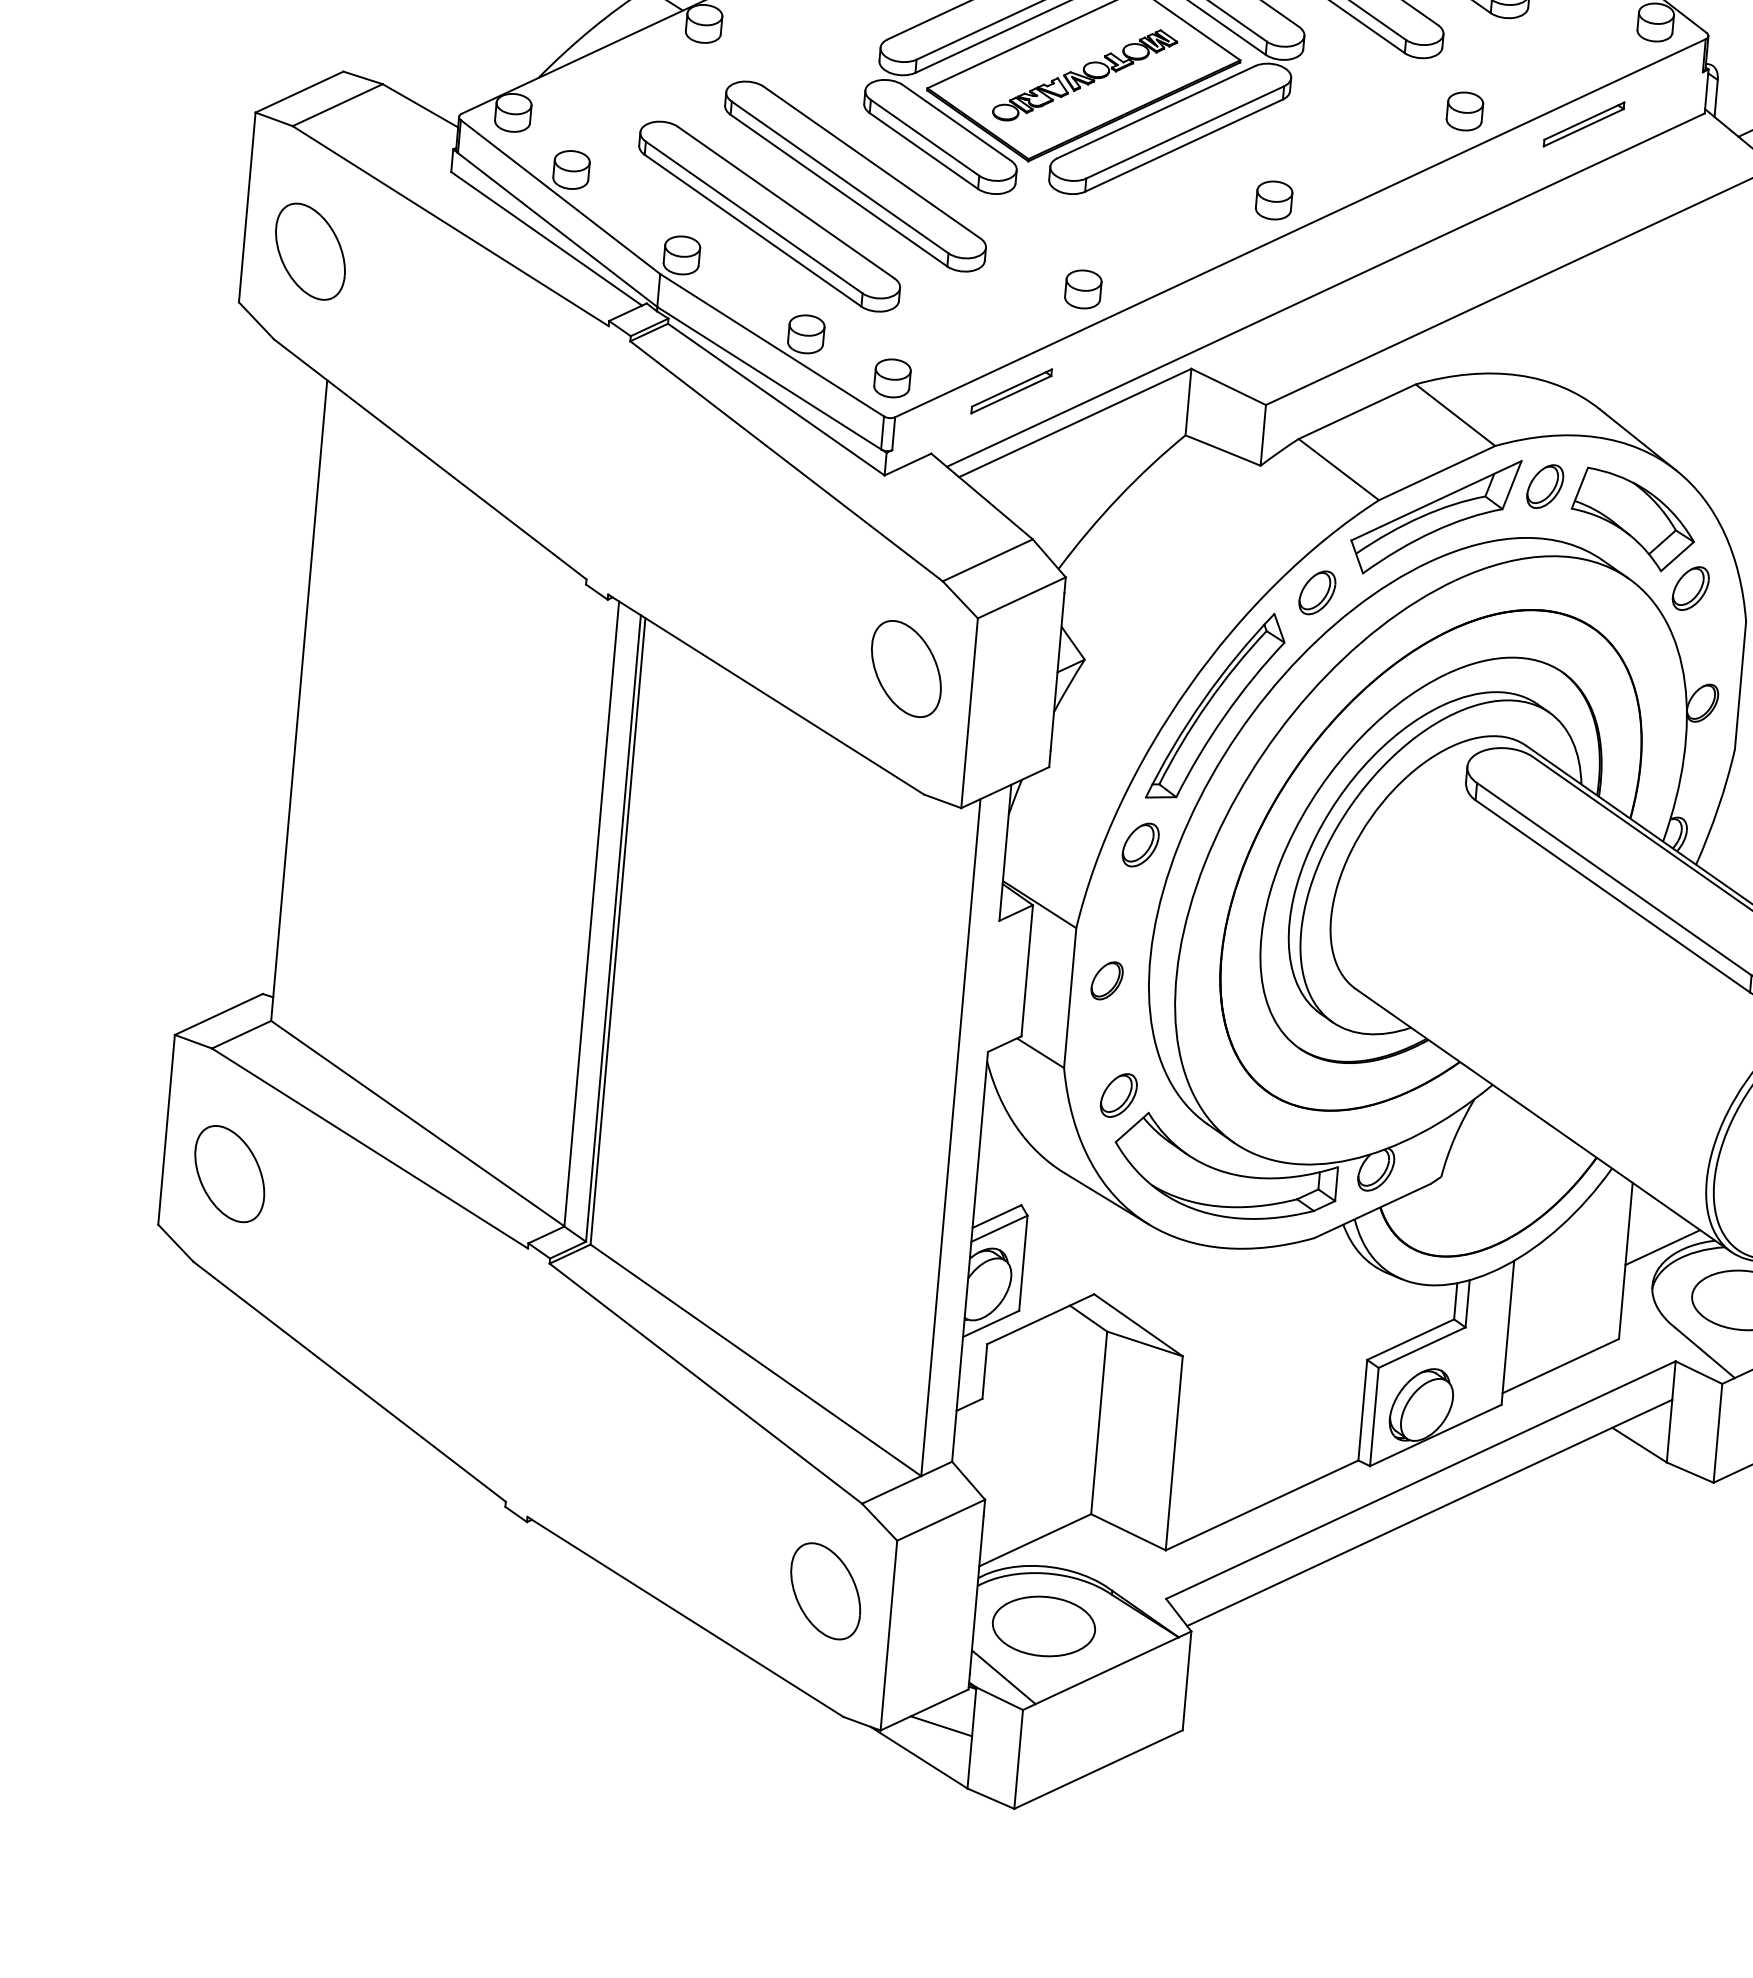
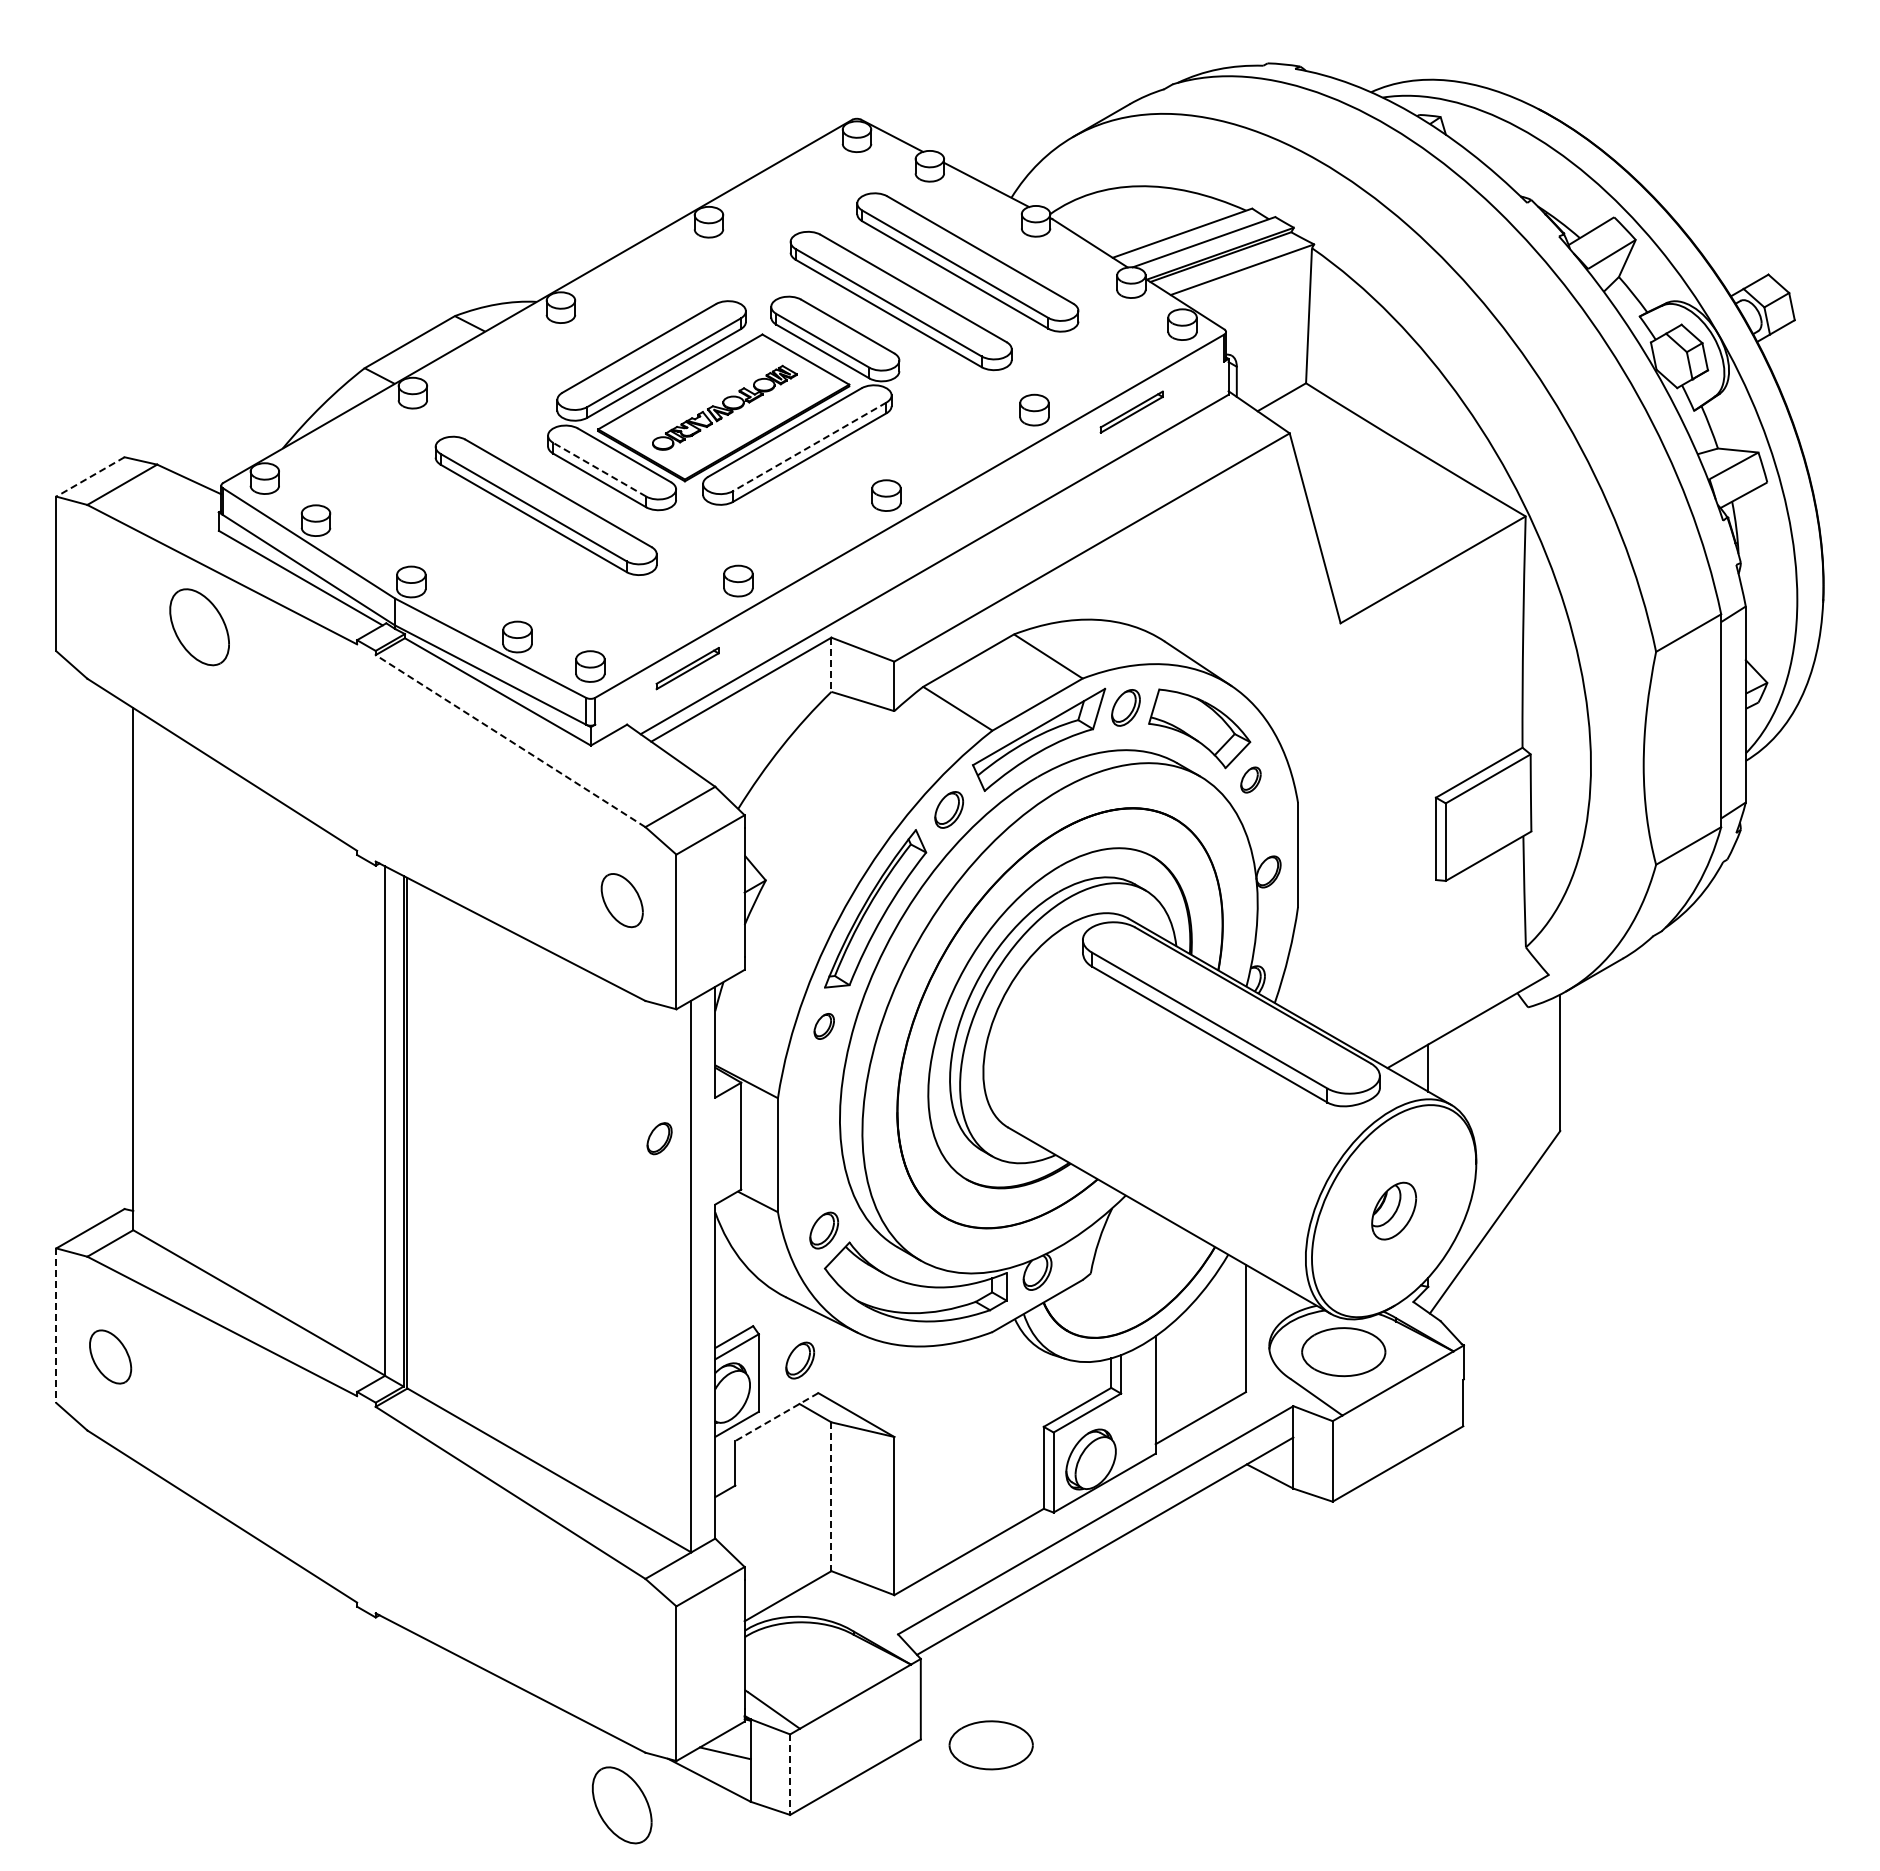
line: (299, 92) -> (90, 477), solid -> dashed
line: (1184, 131) -> (809, 446), solid -> dashed
line: (924, 137) -> (599, 469), solid -> dashed
part: (769, 216) -> (479, 544), removed
part: (310, 251) -> (199, 627), moved
line: (1188, 402) -> (831, 665), solid -> dashed
line: (786, 461) -> (510, 741), solid -> dashed
part: (1690, 587) -> (1250, 779), size x0.7
part: (906, 668) -> (622, 900), size x0.7
part: (1141, 845) -> (824, 1026), size x0.7
part: (1106, 980) -> (659, 1138), moved
line: (166, 1130) -> (56, 1326), solid -> dashed
part: (229, 1173) -> (110, 1356), size x0.7
line: (1662, 1246) -> (1274, 1314), removed
part: (1075, 1252) -> (800, 1360), added
line: (1040, 1319) -> (776, 1417), solid -> dashed
line: (1099, 1423) -> (831, 1497), solid -> dashed
part: (826, 1591) -> (622, 1805), moved
part: (1043, 1626) -> (990, 1745), moved
line: (1018, 1760) -> (790, 1775), solid -> dashed

